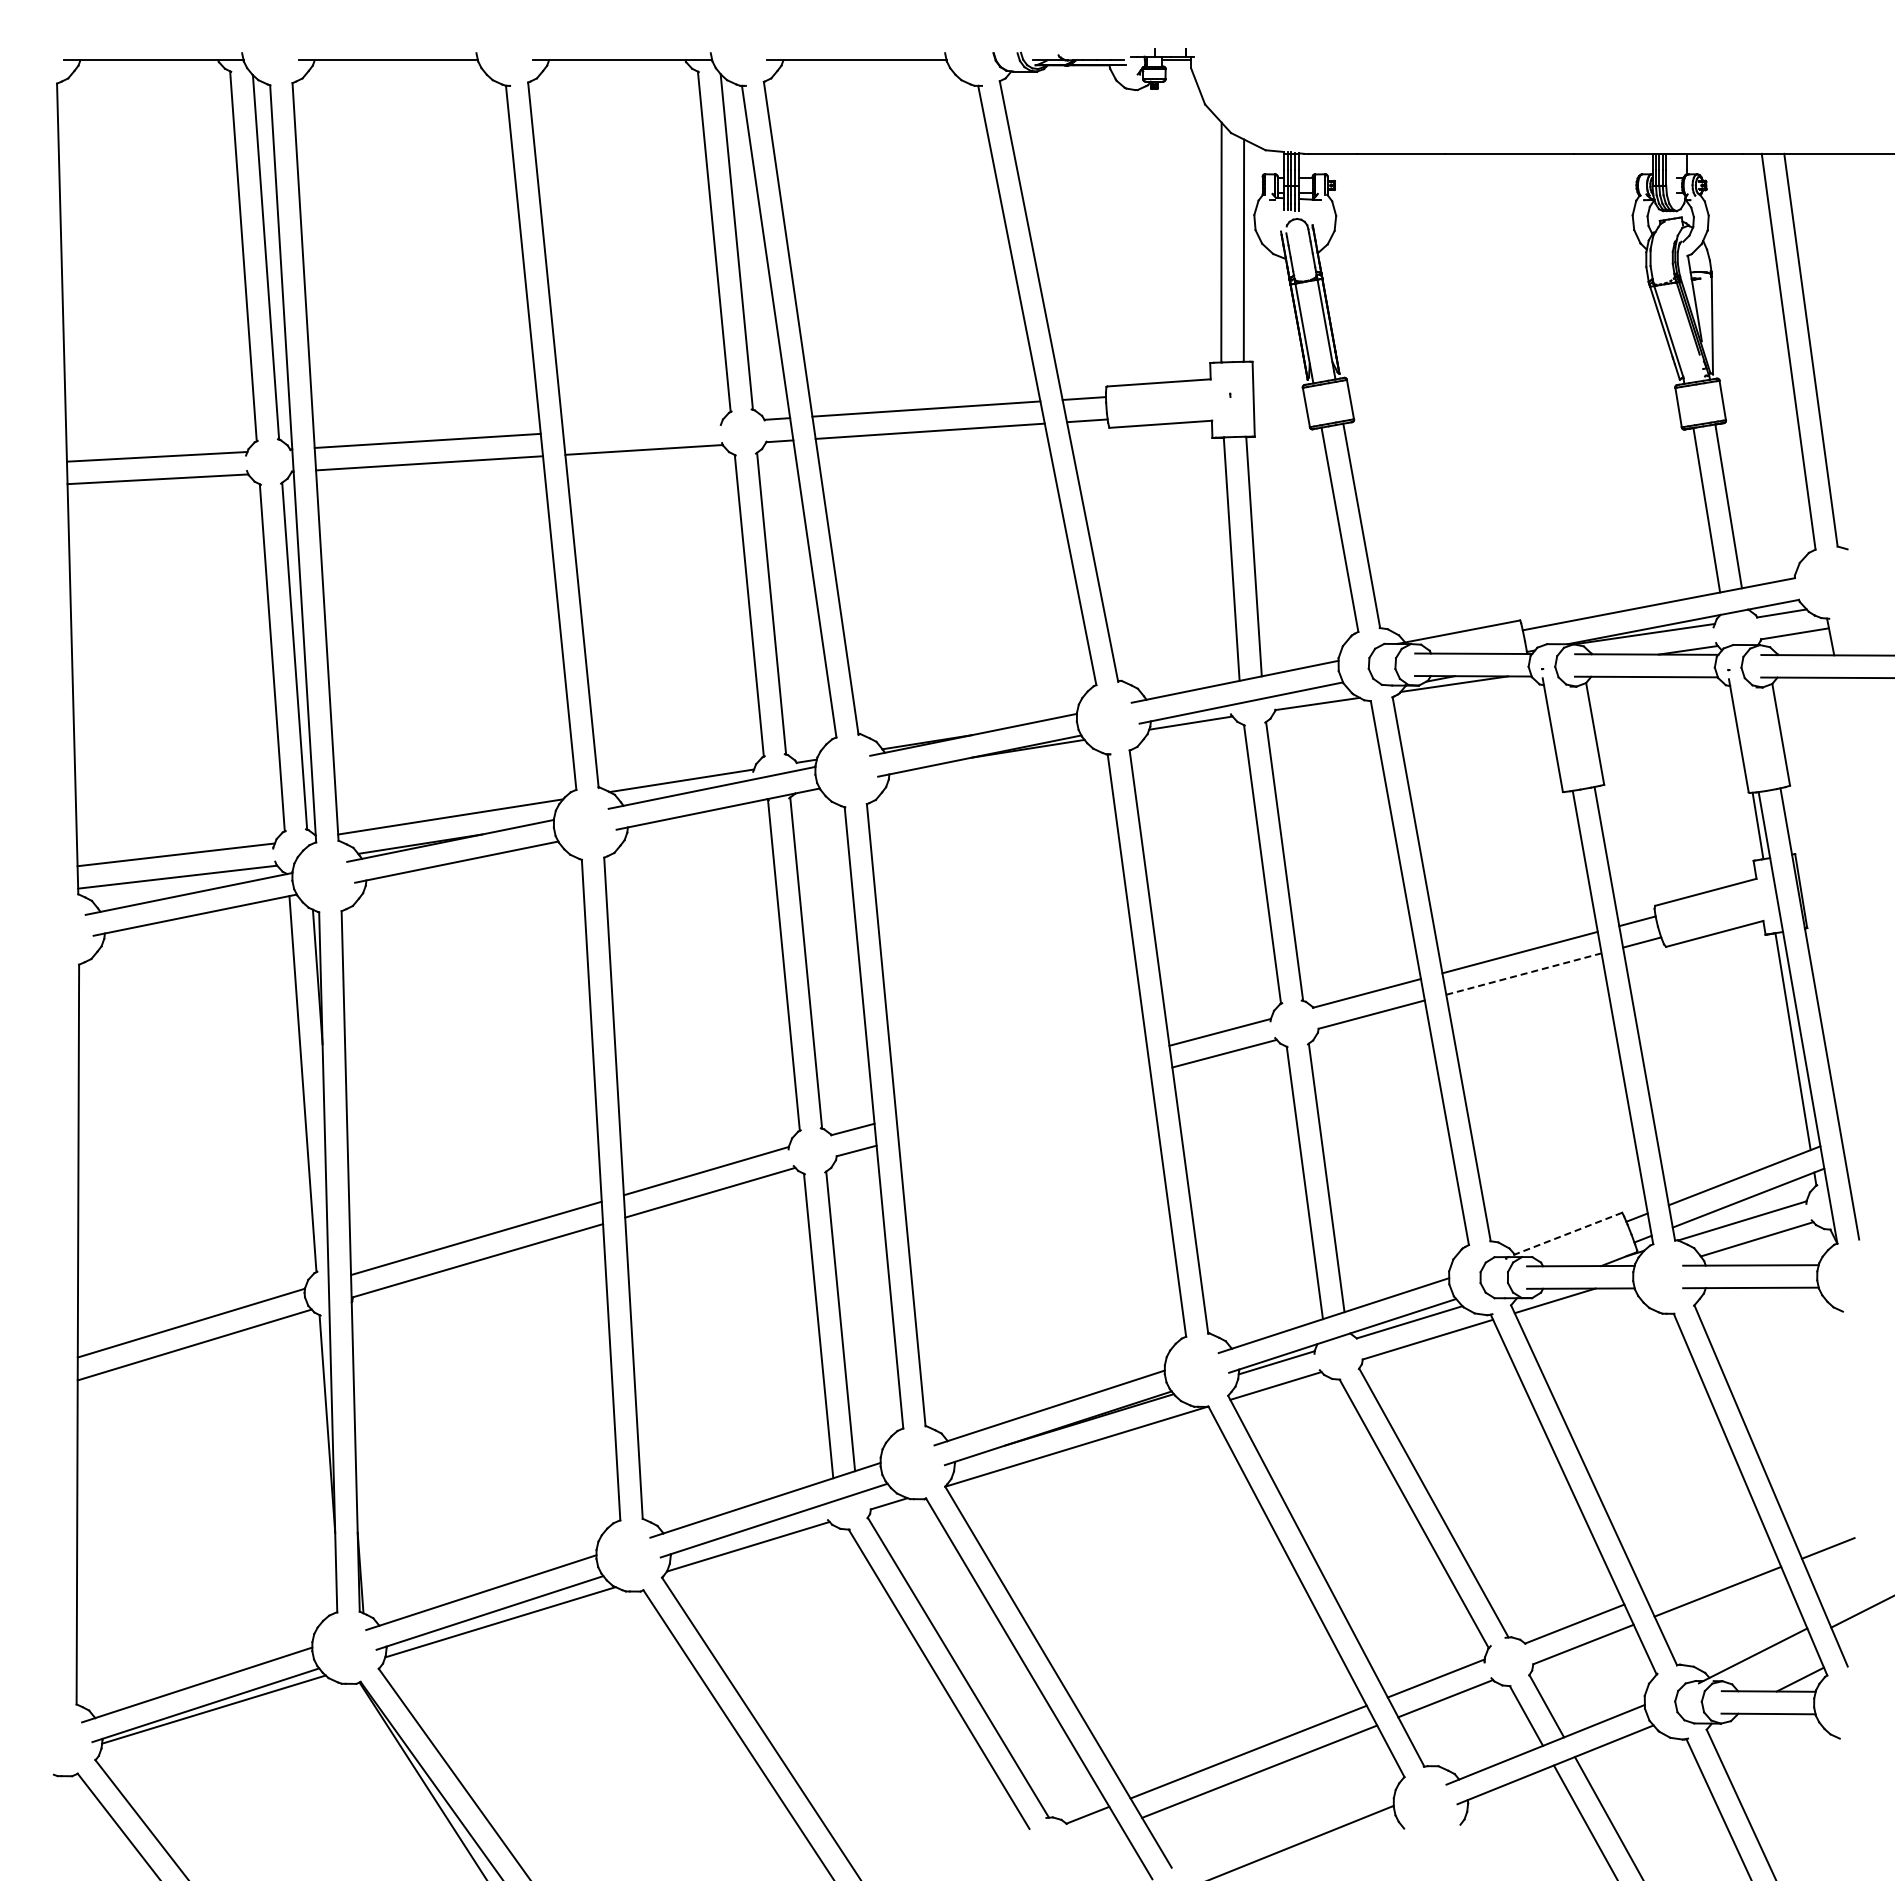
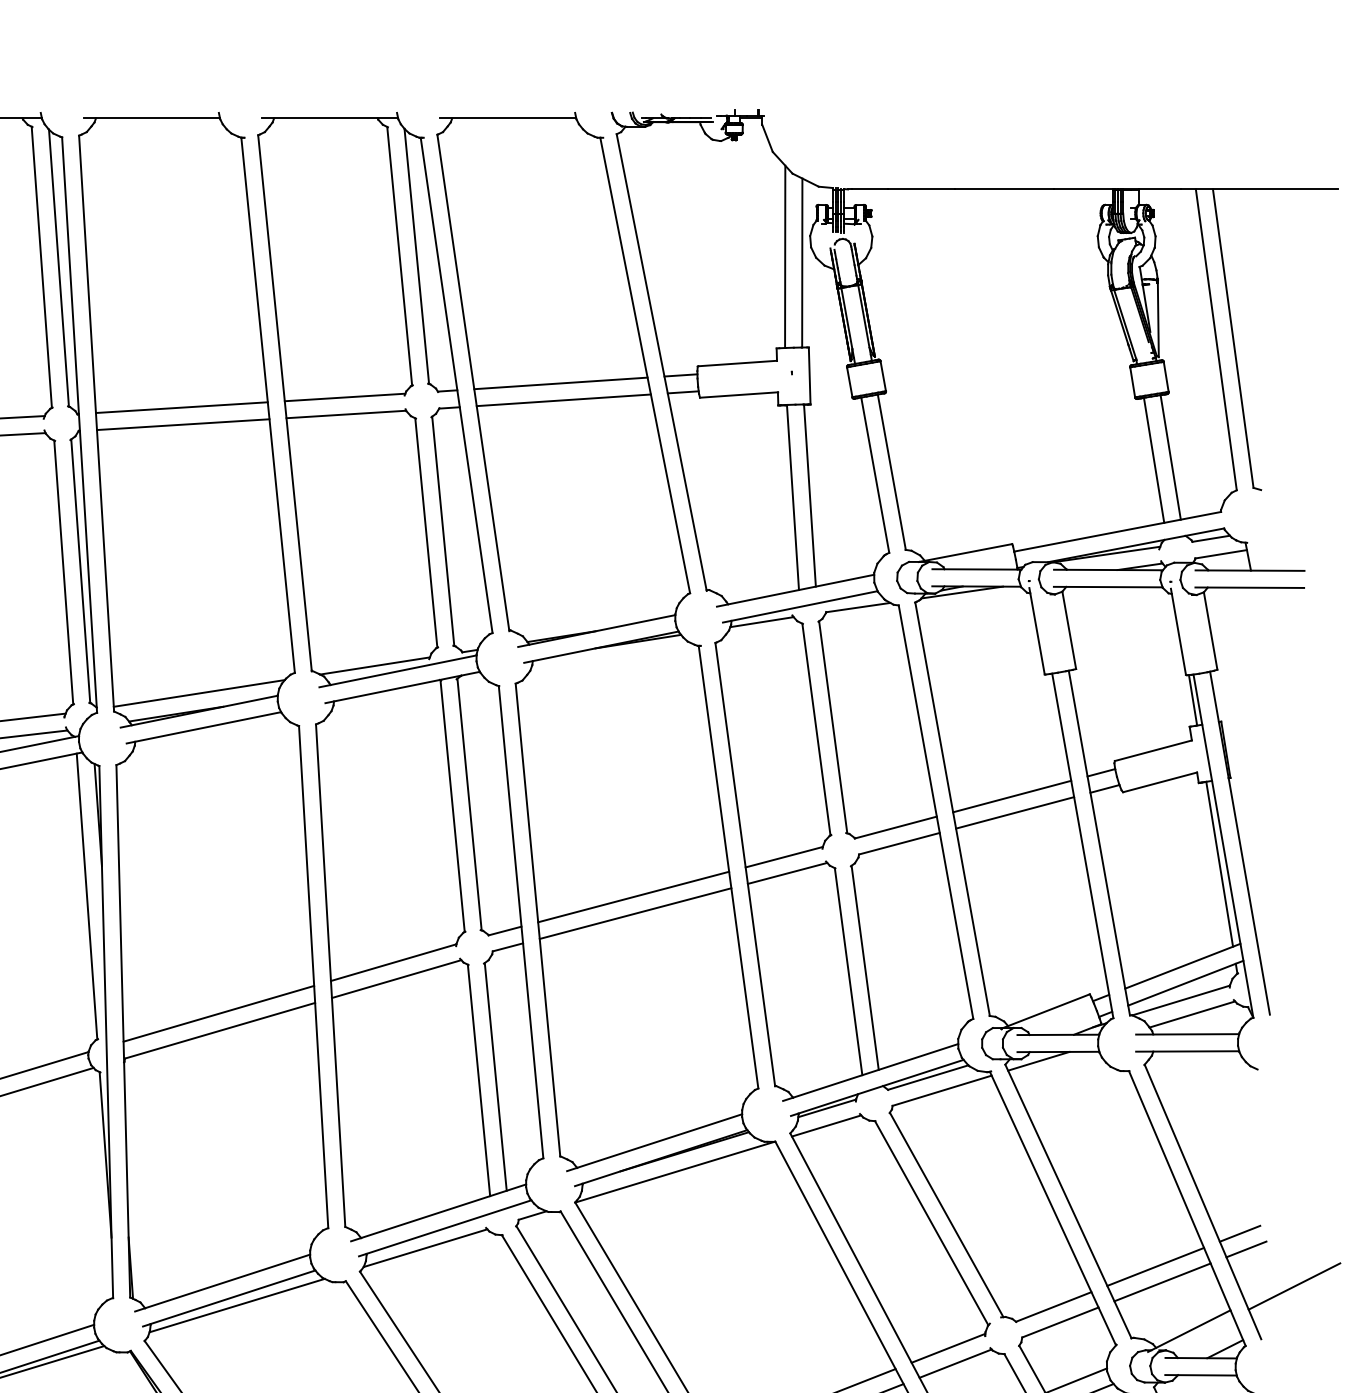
line: (642, 427) -> (345, 397), added
line: (1524, 973) -> (1015, 812), dashed -> solid
line: (1021, 1084) -> (633, 896), added
line: (1024, 1106) -> (635, 913), added
line: (1563, 1235) -> (1045, 1011), dashed -> solid
line: (1819, 1527) -> (1239, 1233), added
line: (1708, 1571) -> (1155, 1266), added

